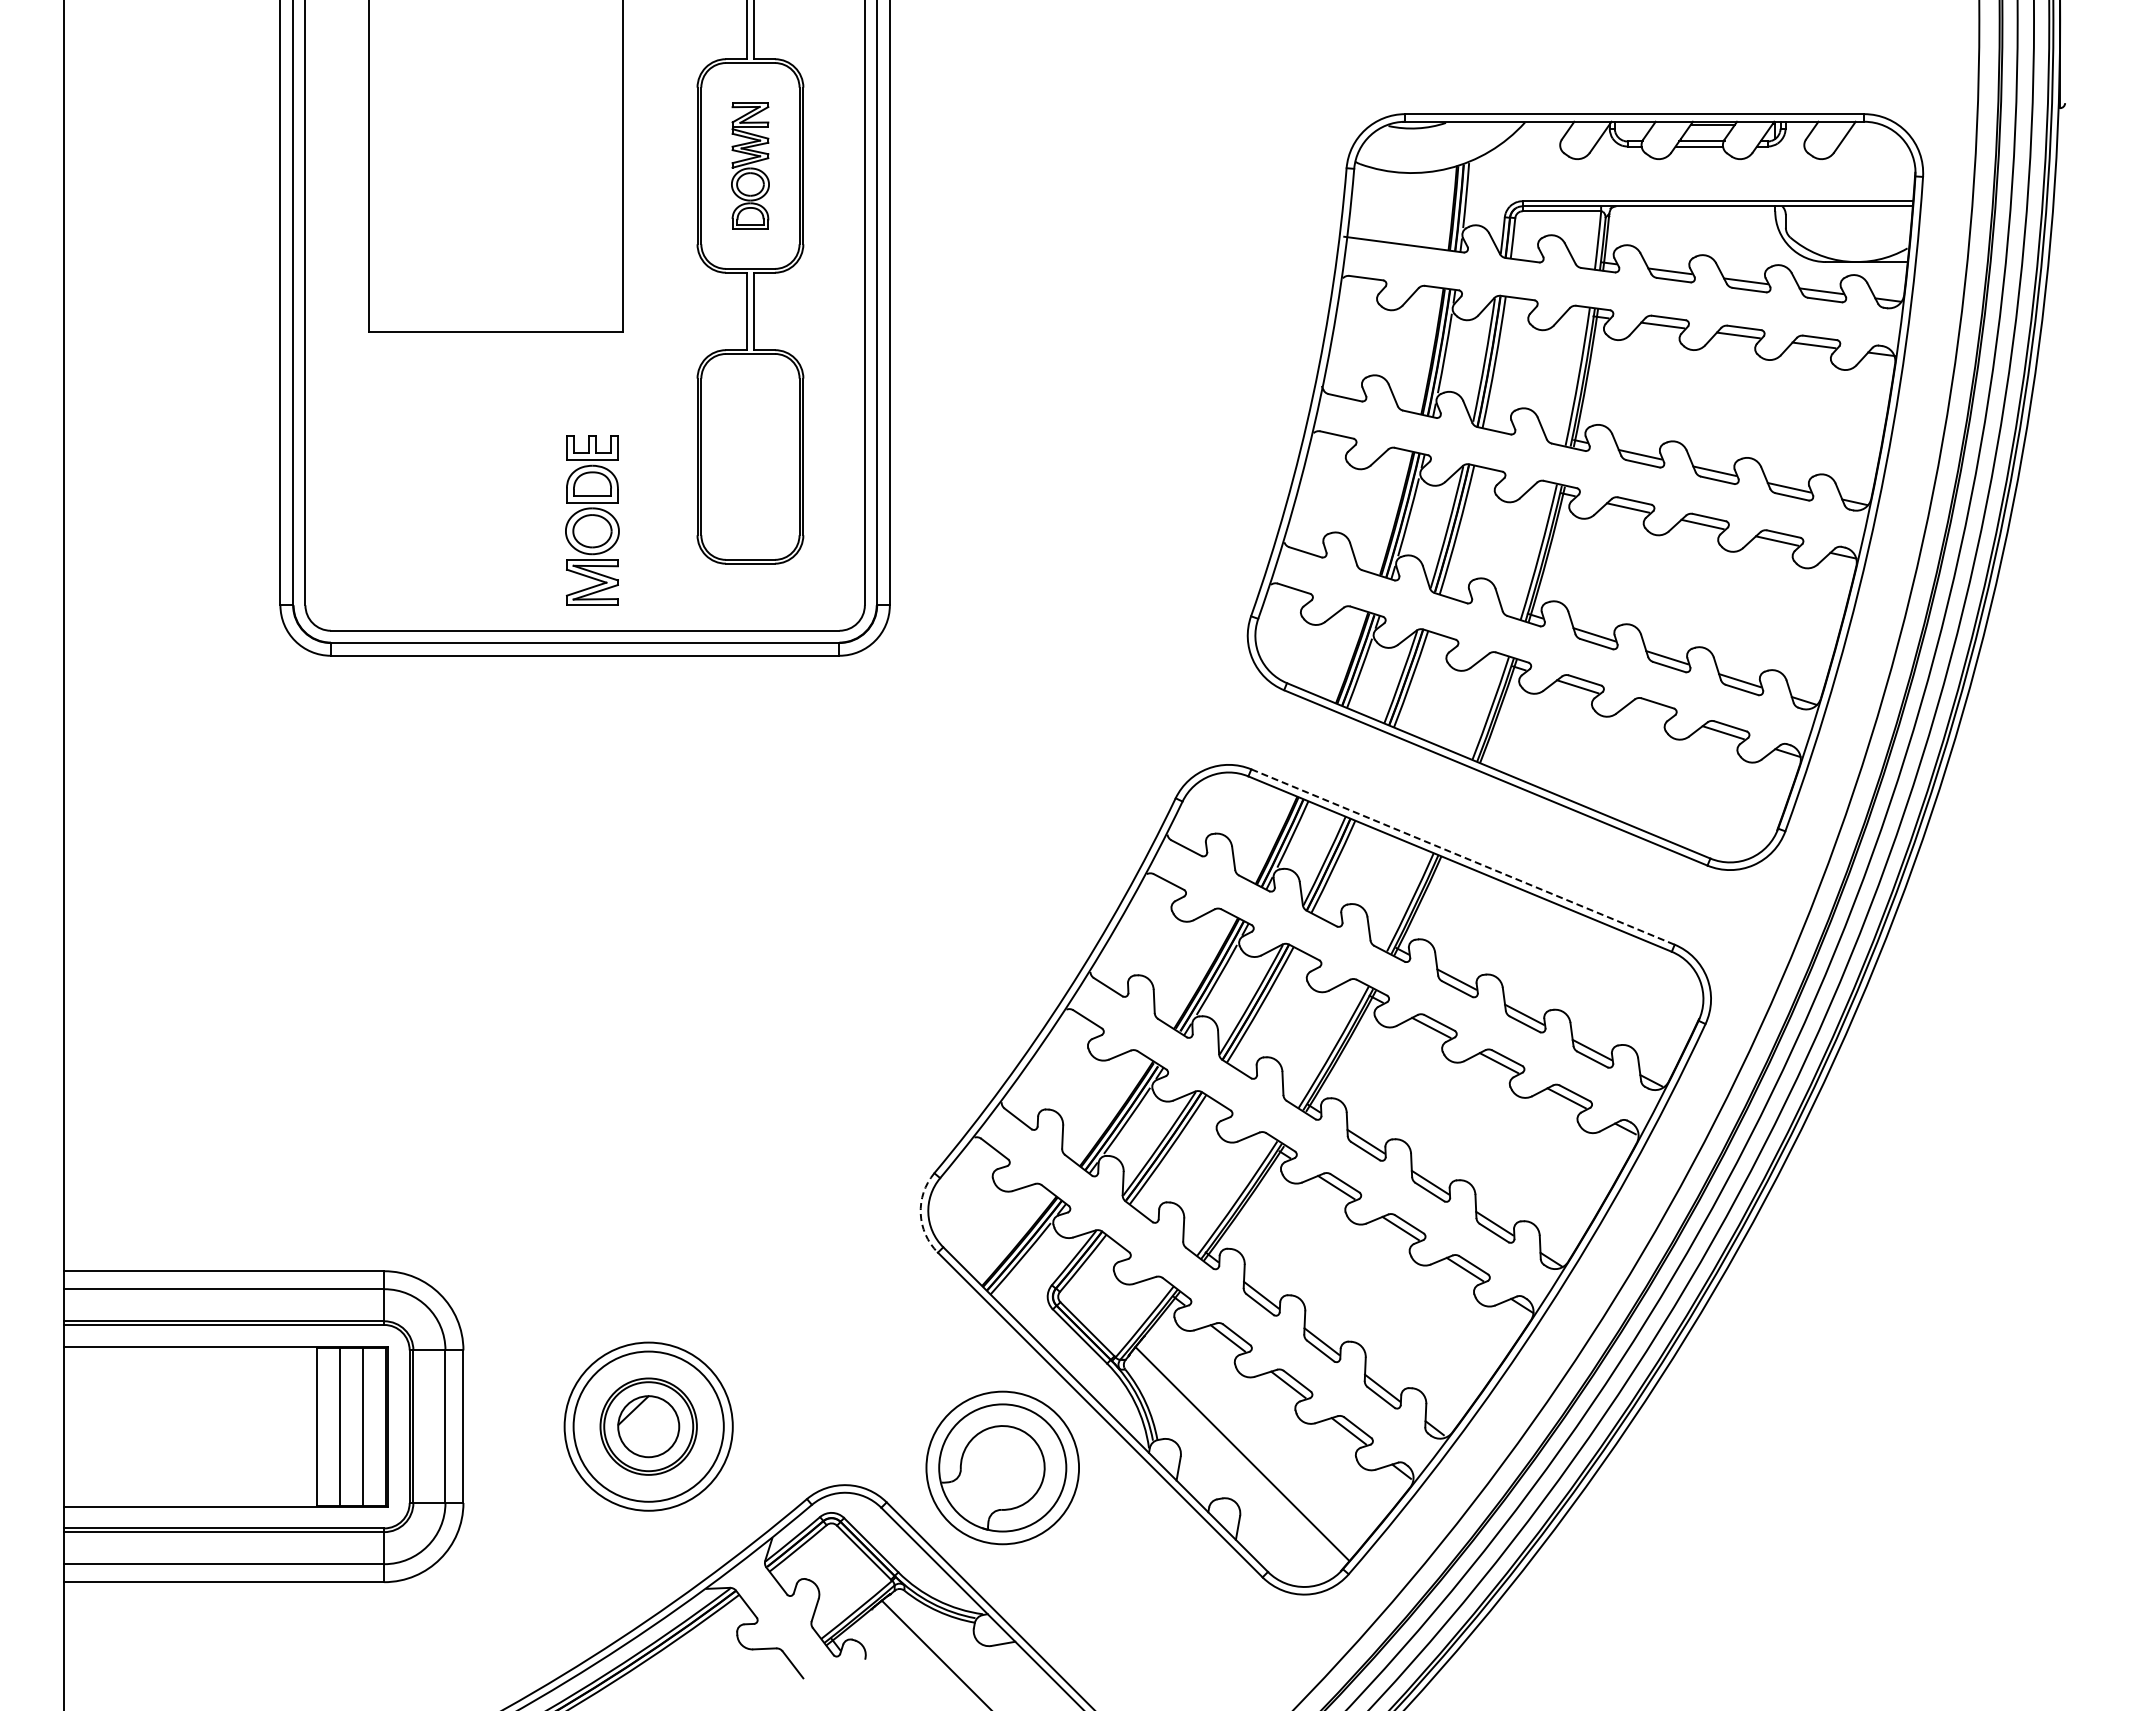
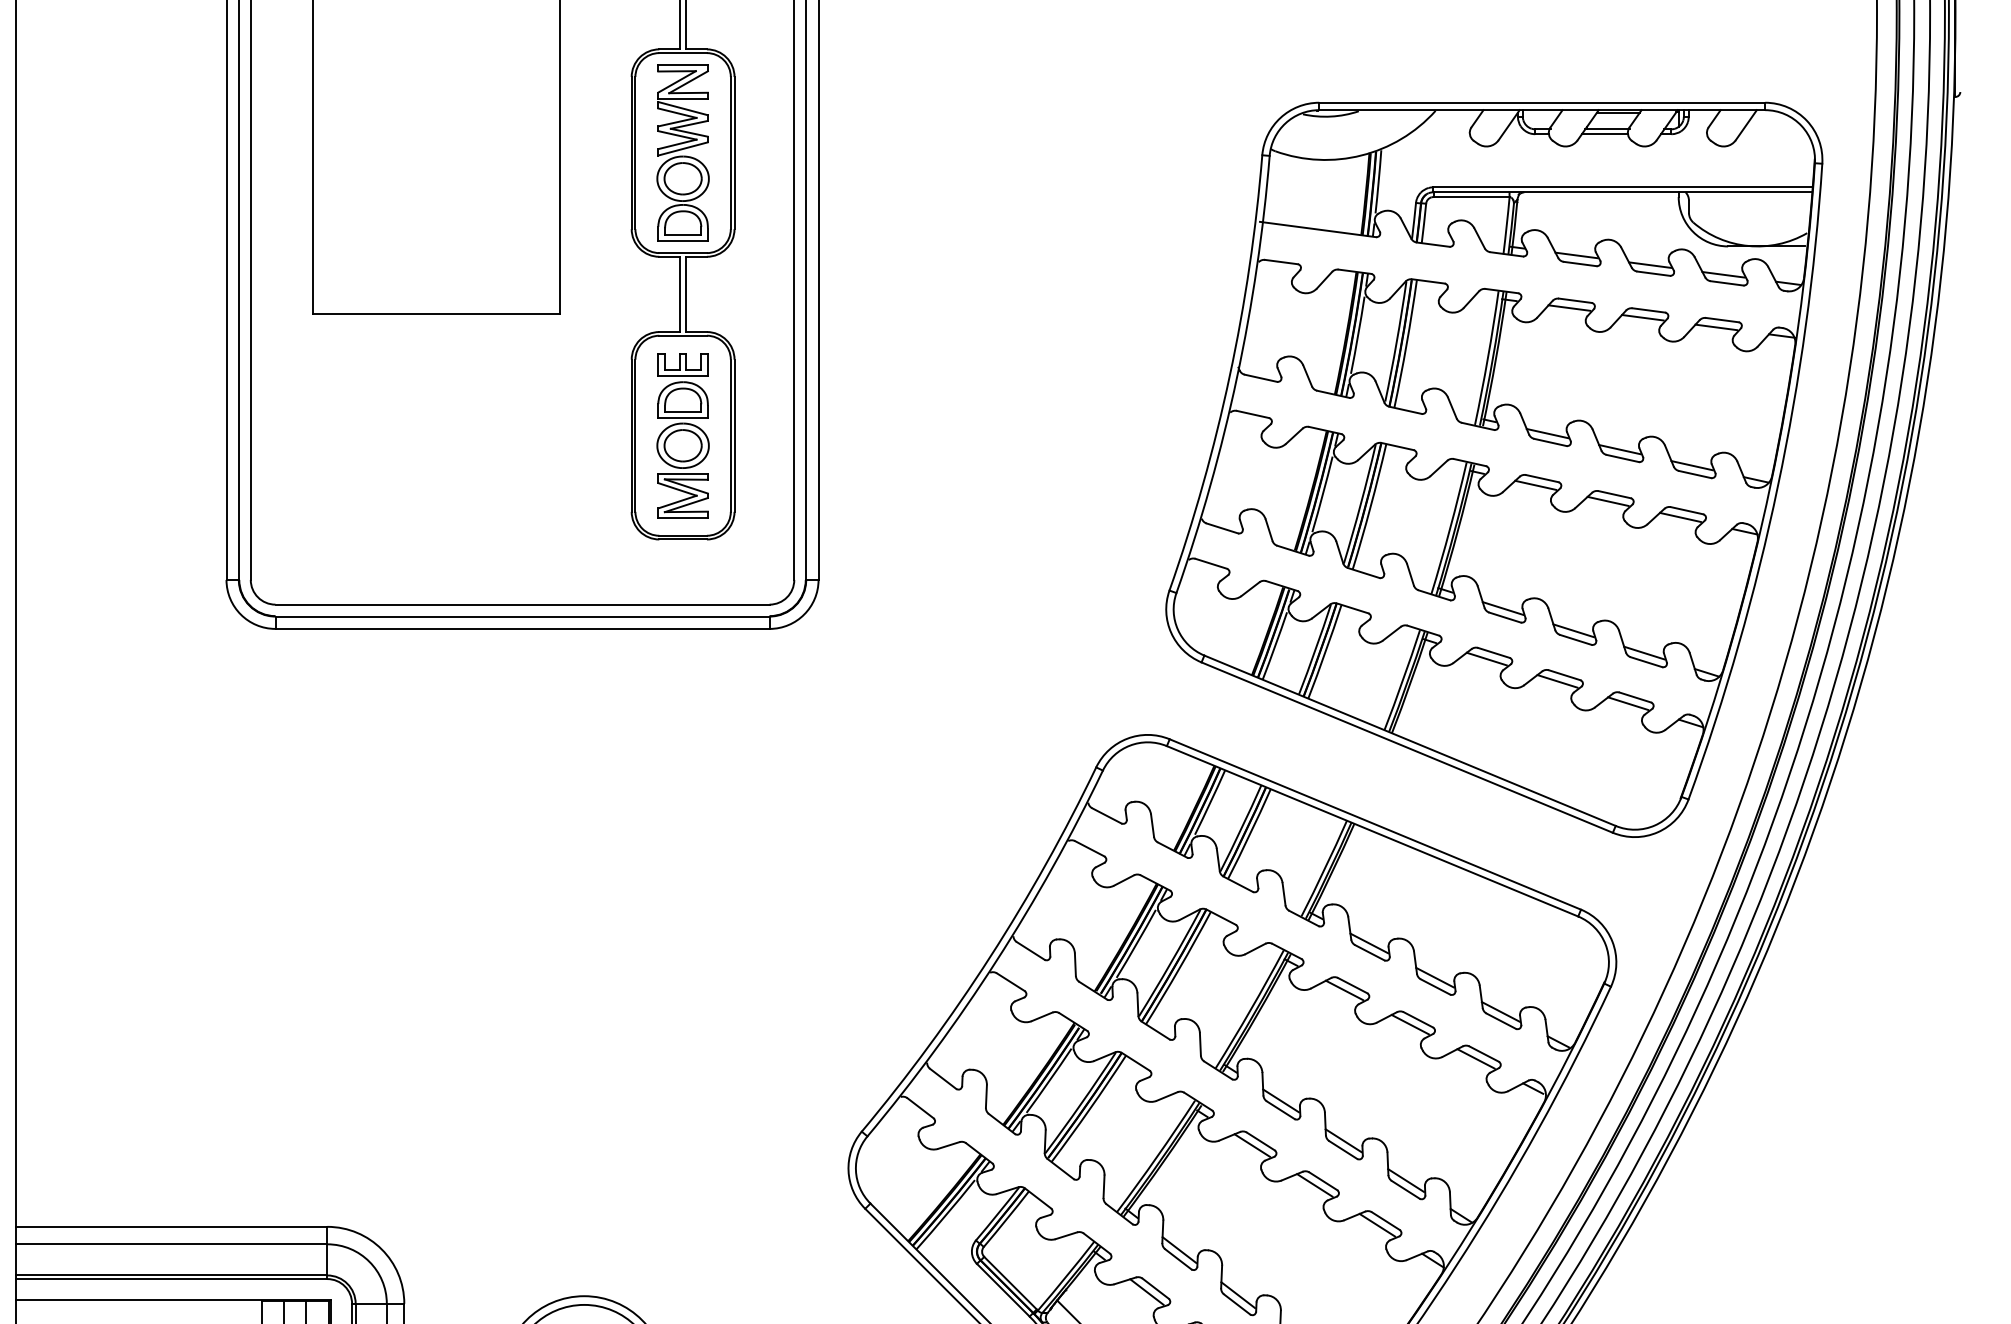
part: (750, 165) -> (683, 152), size x1.43
part: (592, 520) -> (683, 435), moved
line: (1650, 709) -> (1557, 681), added
line: (1463, 857) -> (1375, 824), dashed -> solid
arc: (920, 1213) -> (848, 1170), dashed -> solid

